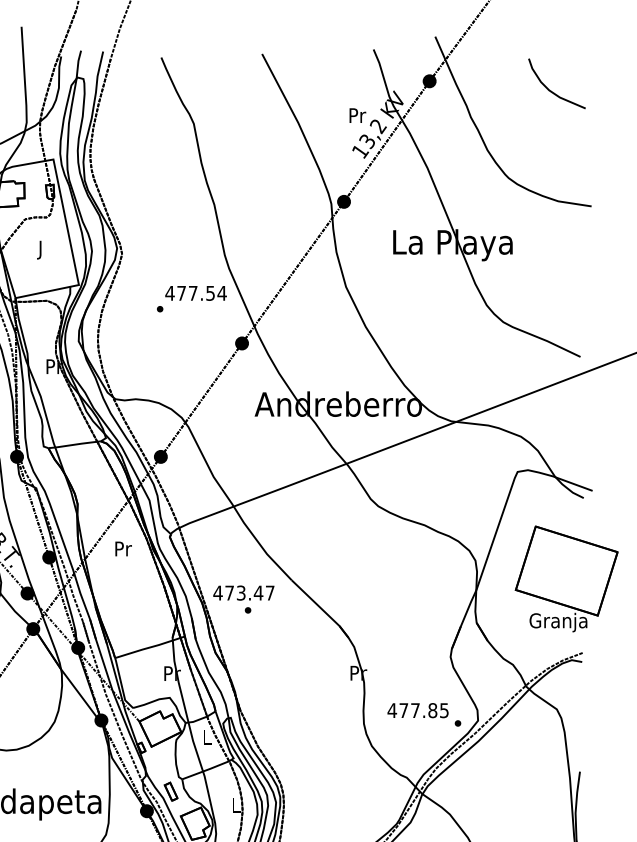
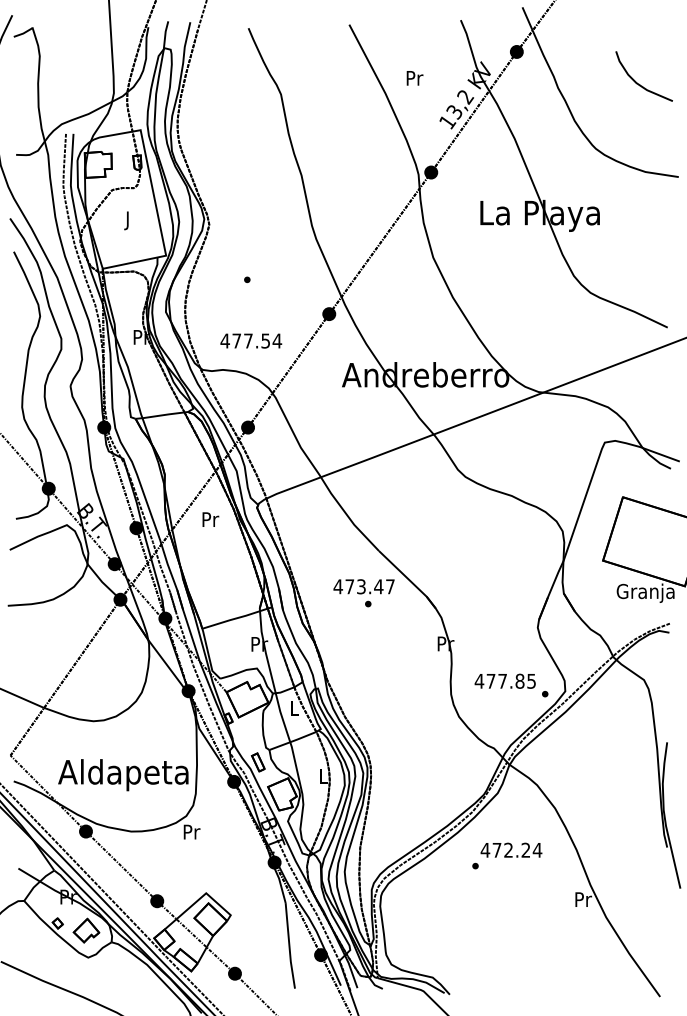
curve: (550, 89) -> (637, 82), moved
text: (357, 115) -> (414, 78), moved
text: (196, 292) -> (251, 340), moved
text: (243, 599) -> (363, 593), moved

